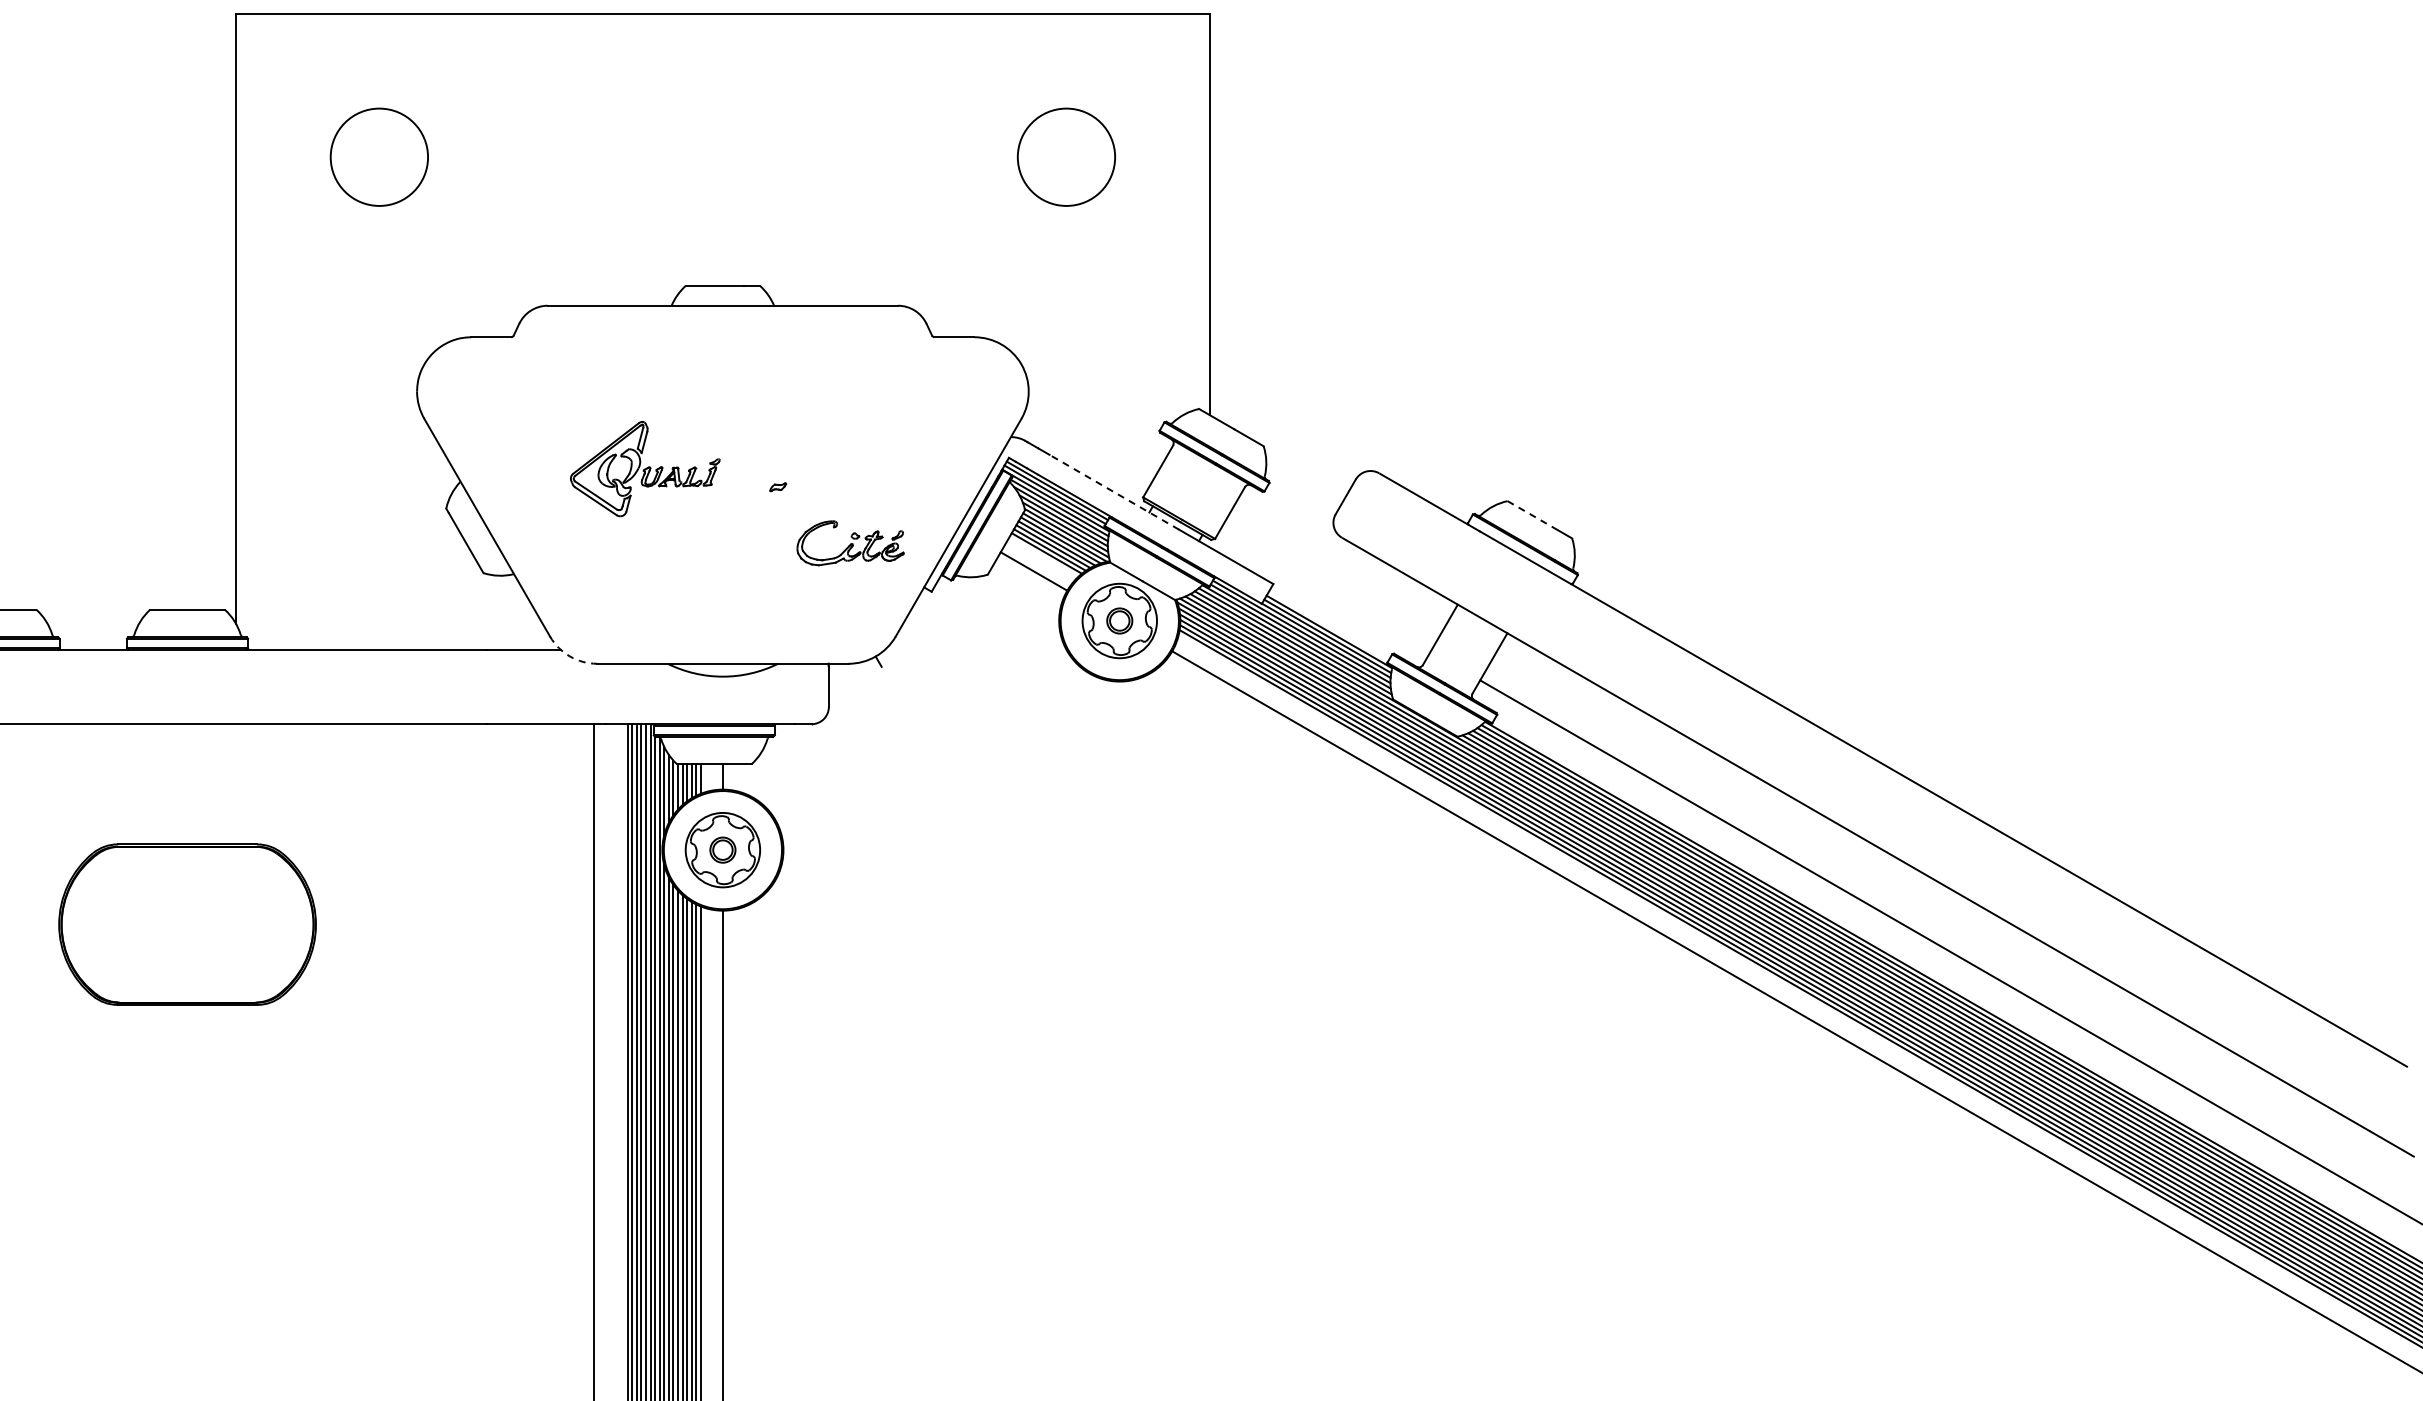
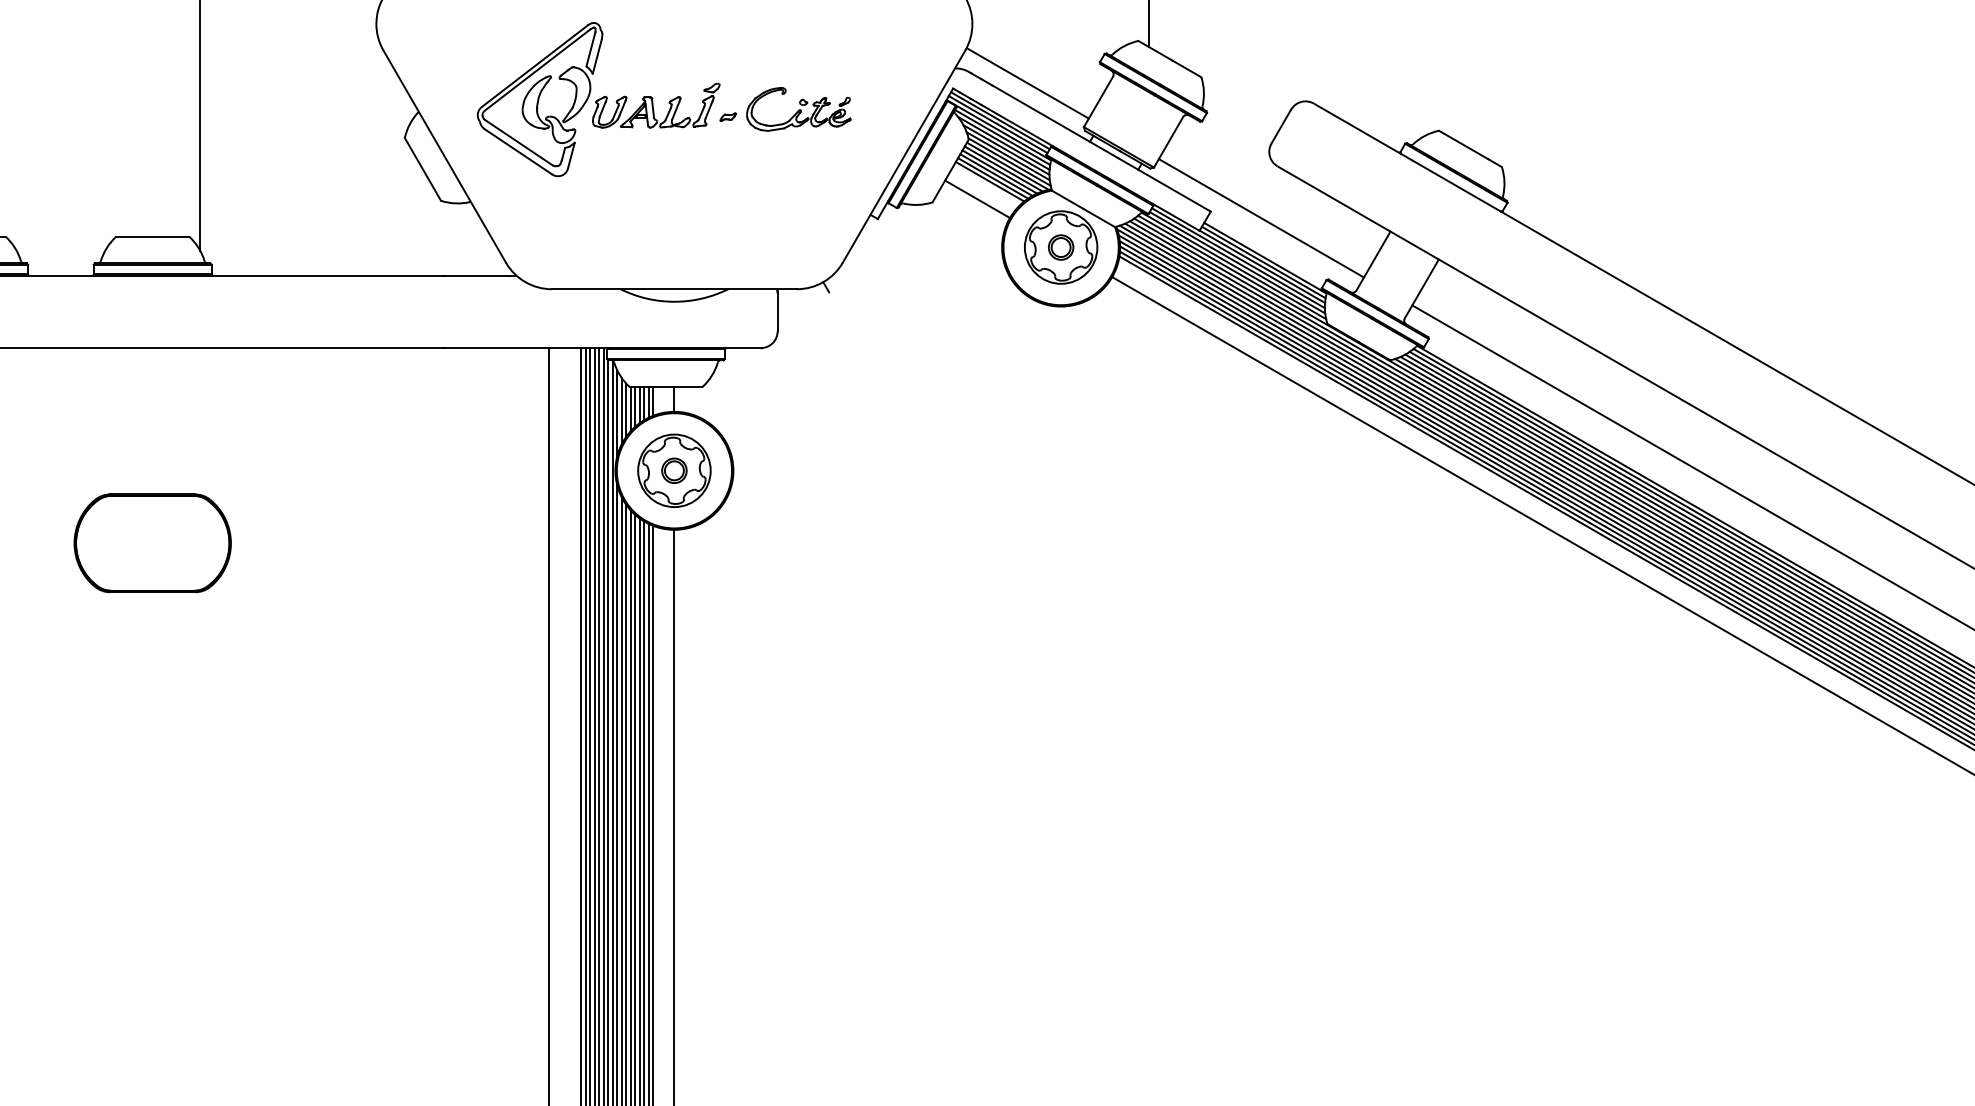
line: (1085, 452) -> (1027, 83), added
part: (645, 468) -> (598, 98), size x1.67
line: (1114, 492) -> (1055, 122), dashed -> solid
line: (1533, 516) -> (1464, 145), dashed -> solid
part: (850, 543) -> (798, 109), moved
line: (1325, 590) -> (1261, 217), added
arc: (570, 656) -> (525, 282), dashed -> solid
part: (187, 924) -> (152, 543), size x0.62

